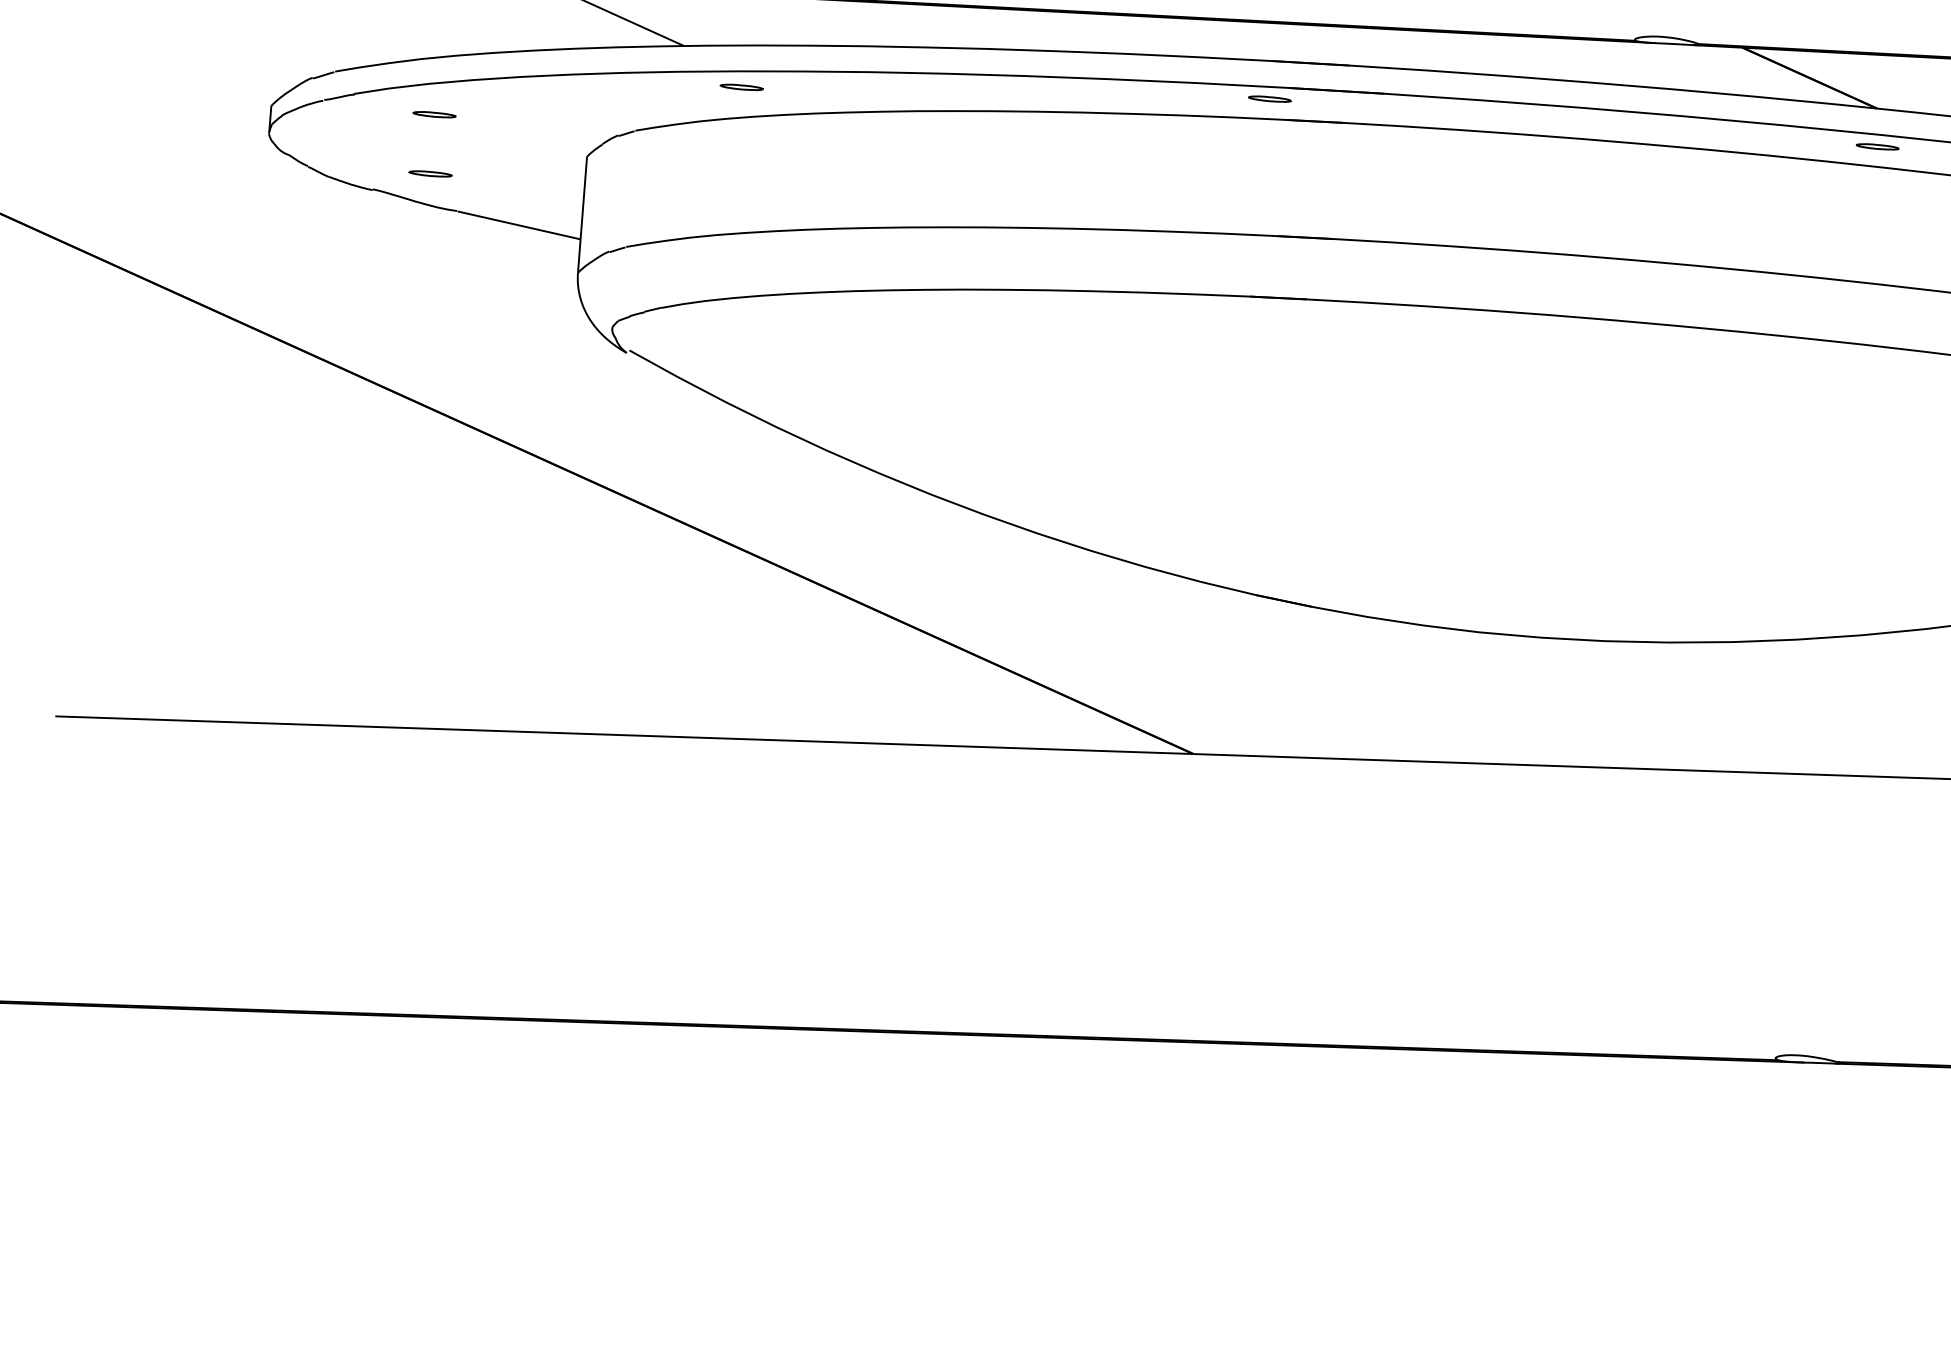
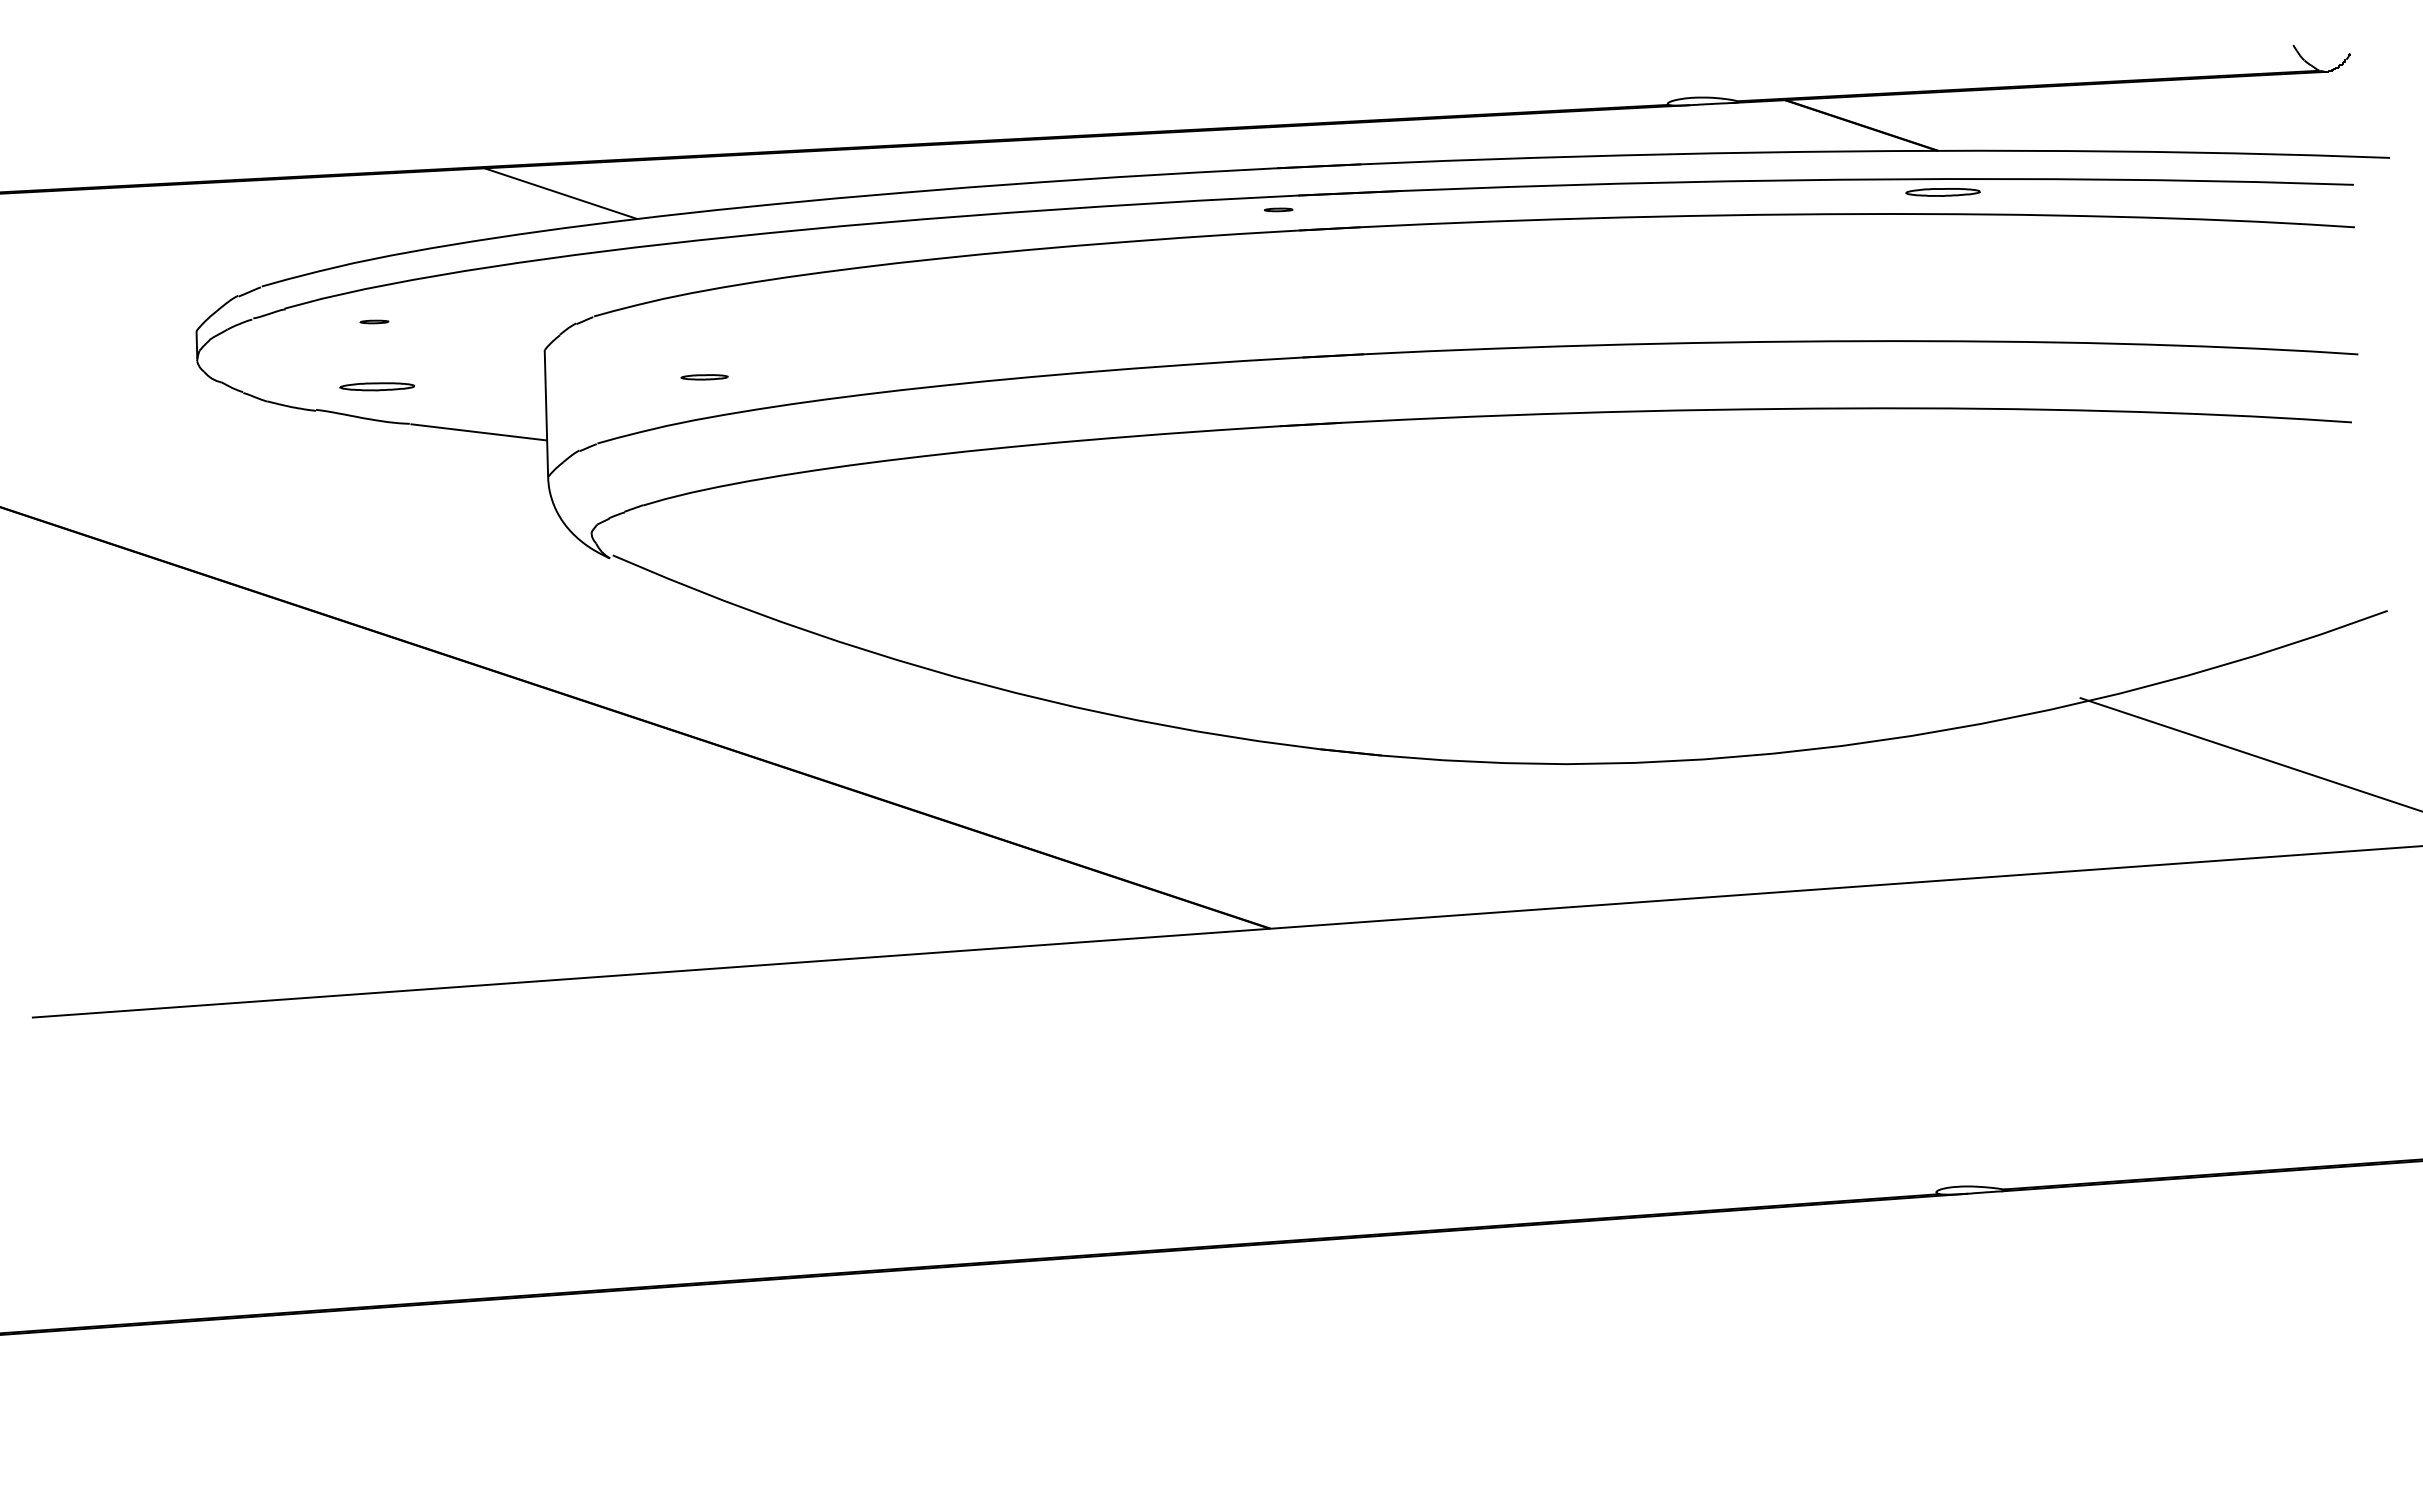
part: (741, 87) -> (704, 377), moved
part: (1269, 98) -> (1278, 209), size x0.6
part: (434, 114) -> (374, 321), size x0.6
part: (1877, 147) -> (1943, 192), size x1.6
part: (430, 173) -> (376, 386), size x1.6

